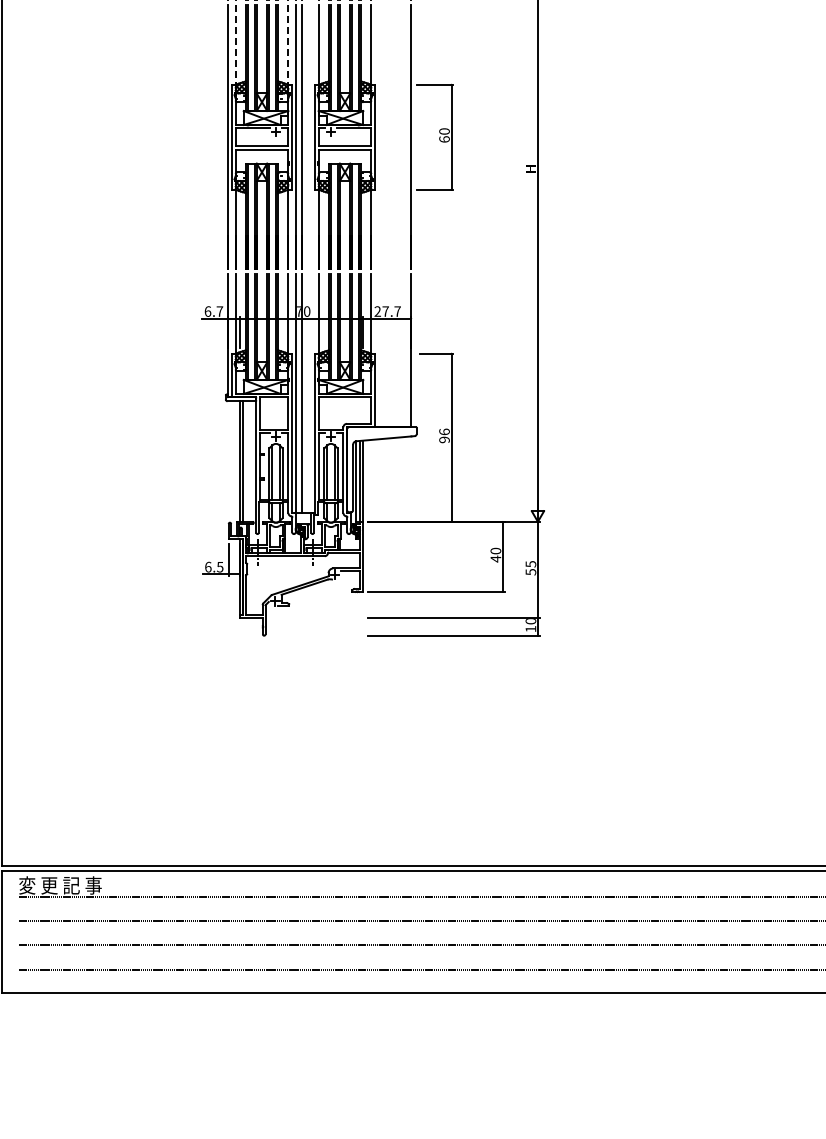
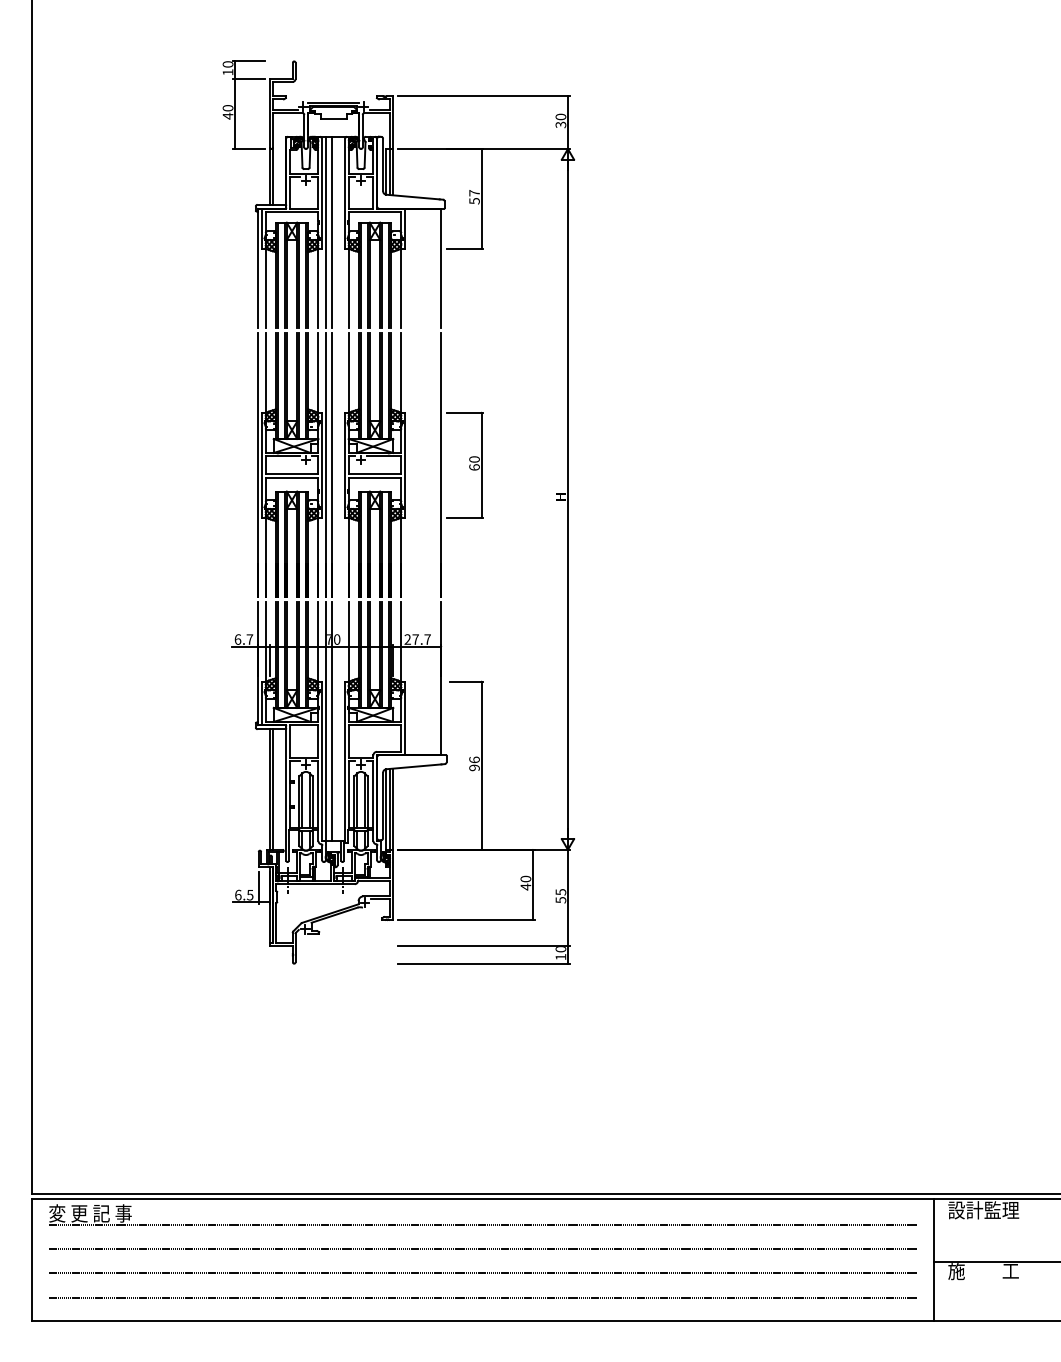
line: (235, 46) -> (265, 374), dashed -> solid
line: (288, 46) -> (318, 374), dashed -> solid

